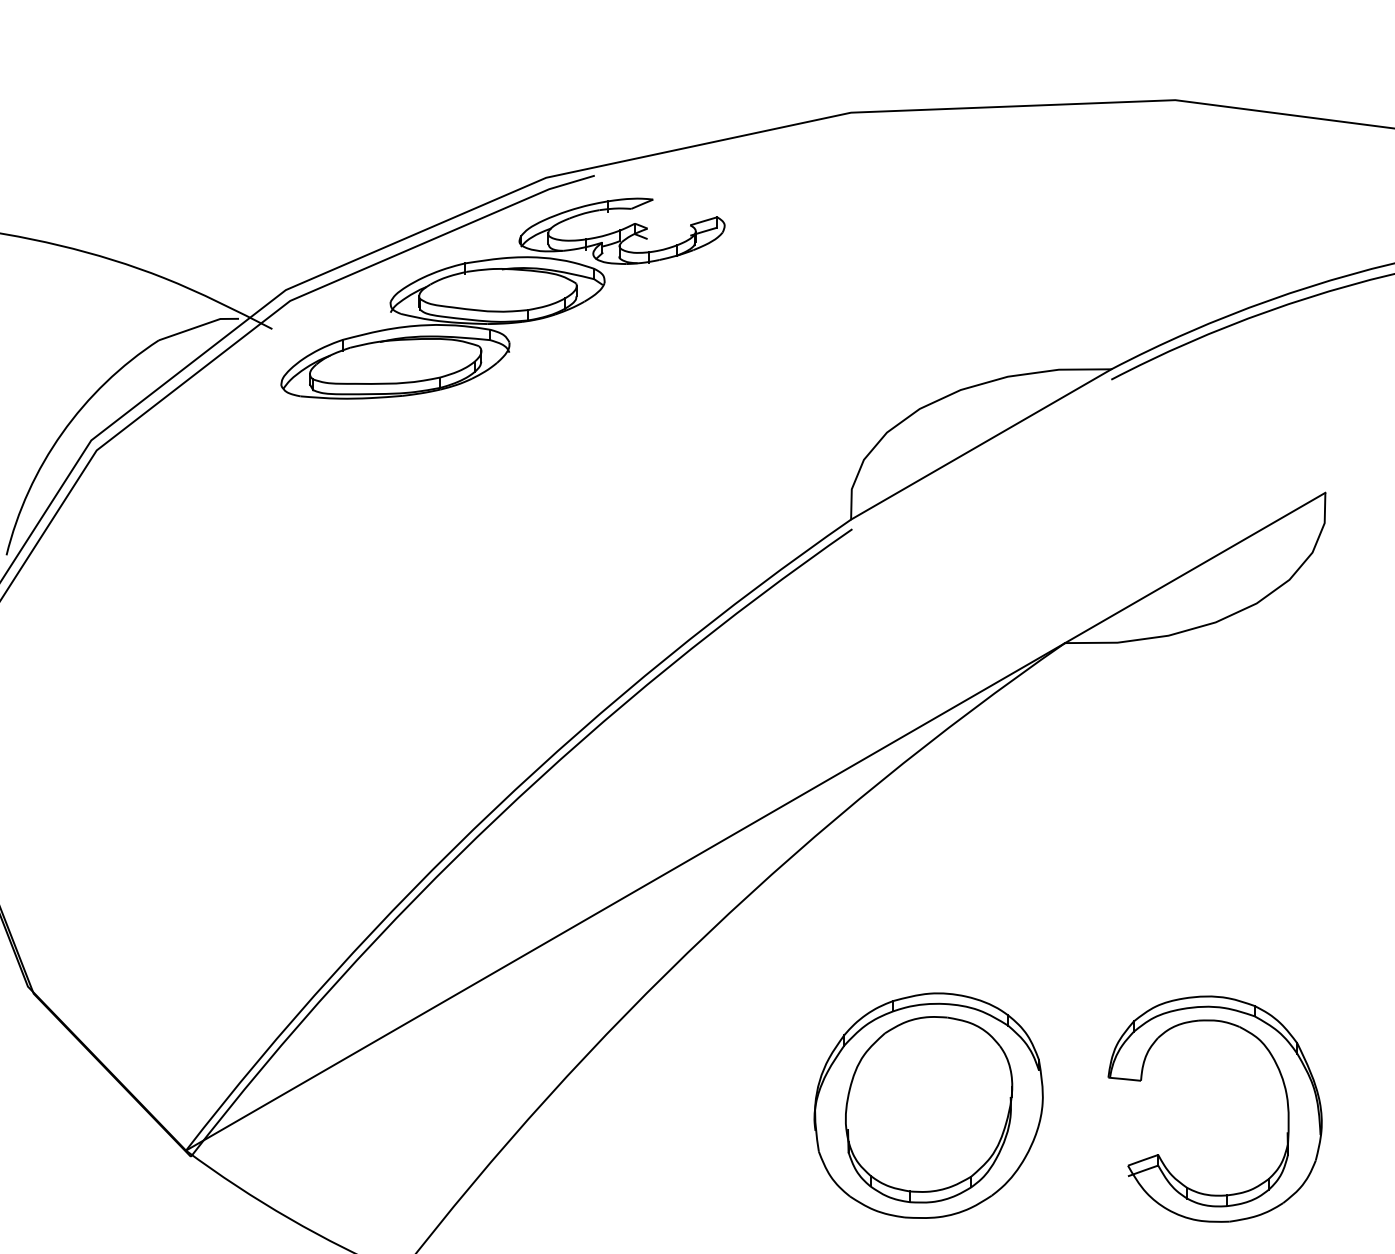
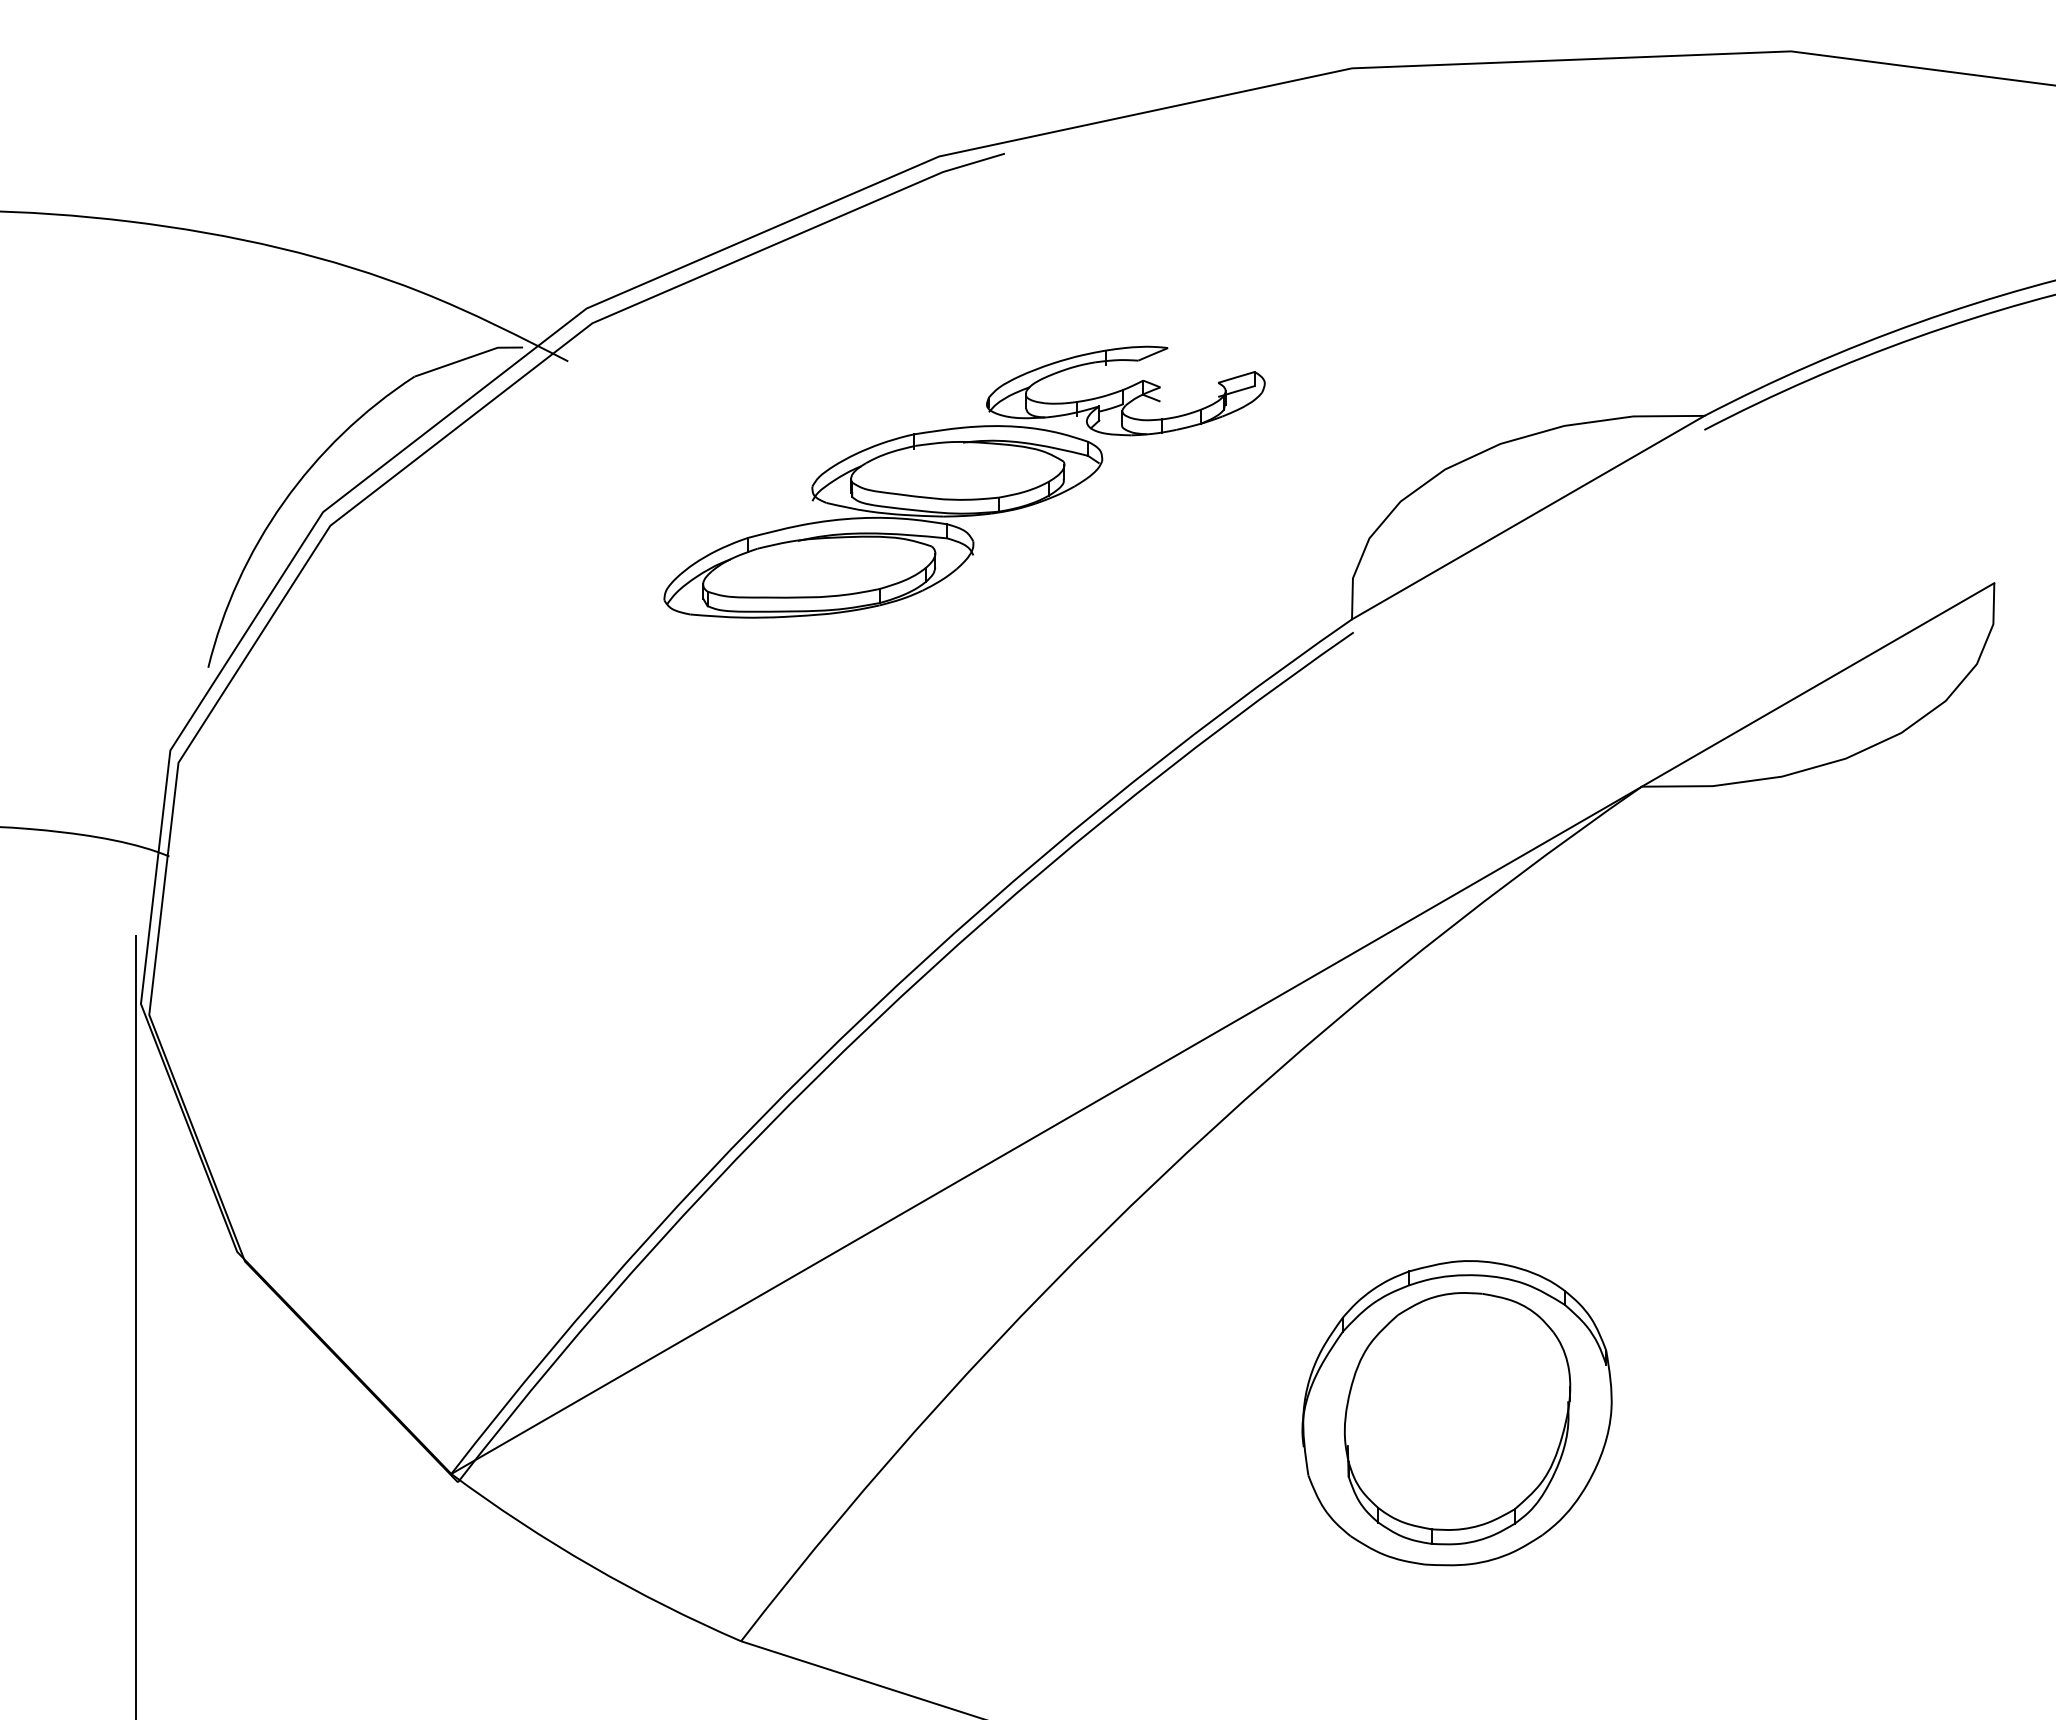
part: (502, 298) -> (964, 481), moved
part: (1159, 1155) -> (1769, 1480), removed

